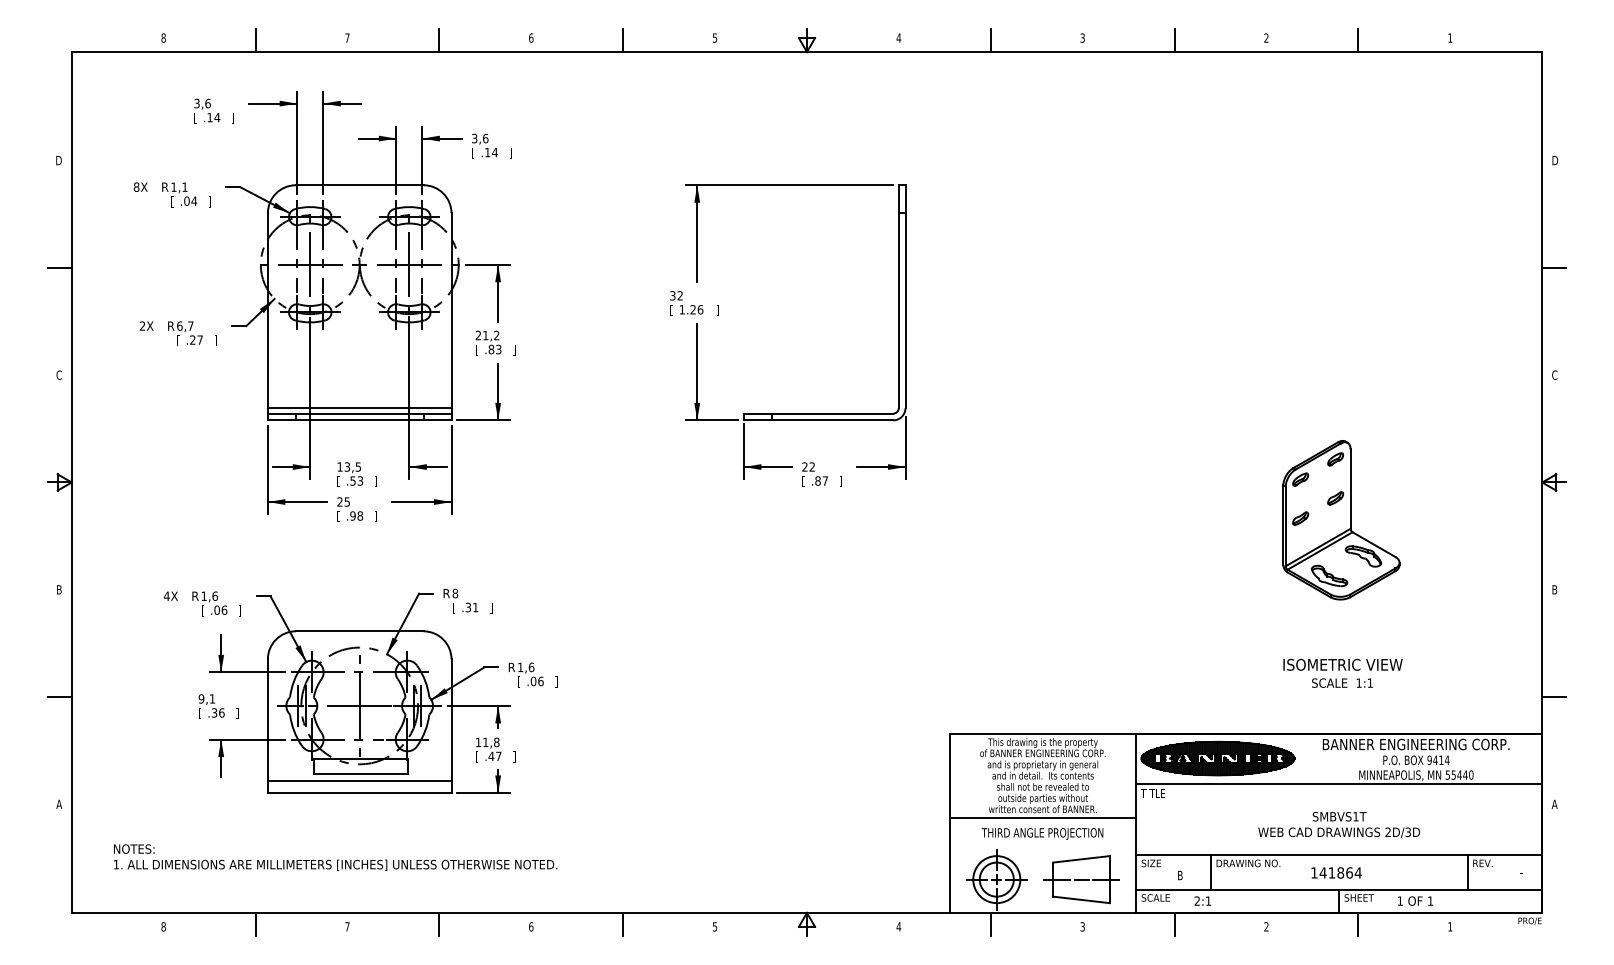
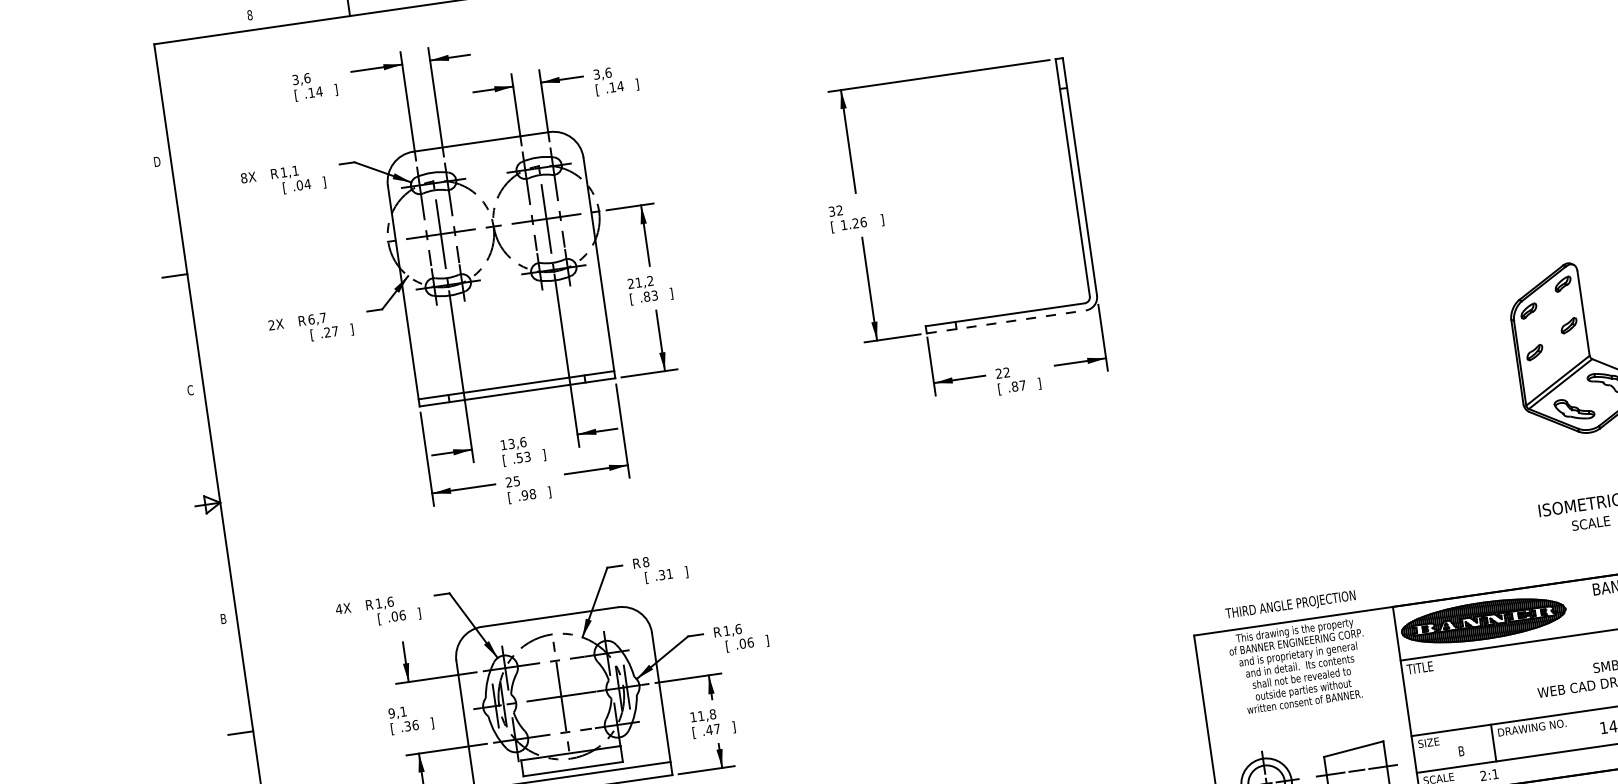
line: (359, 408) -> (515, 379), removed
line: (818, 420) -> (1006, 322), solid -> dashed
text: (358, 466) -> (523, 441), 13,5 -> 13,6
line: (1042, 817) -> (1305, 710), removed
text: (1042, 833) -> (1290, 605), moved

